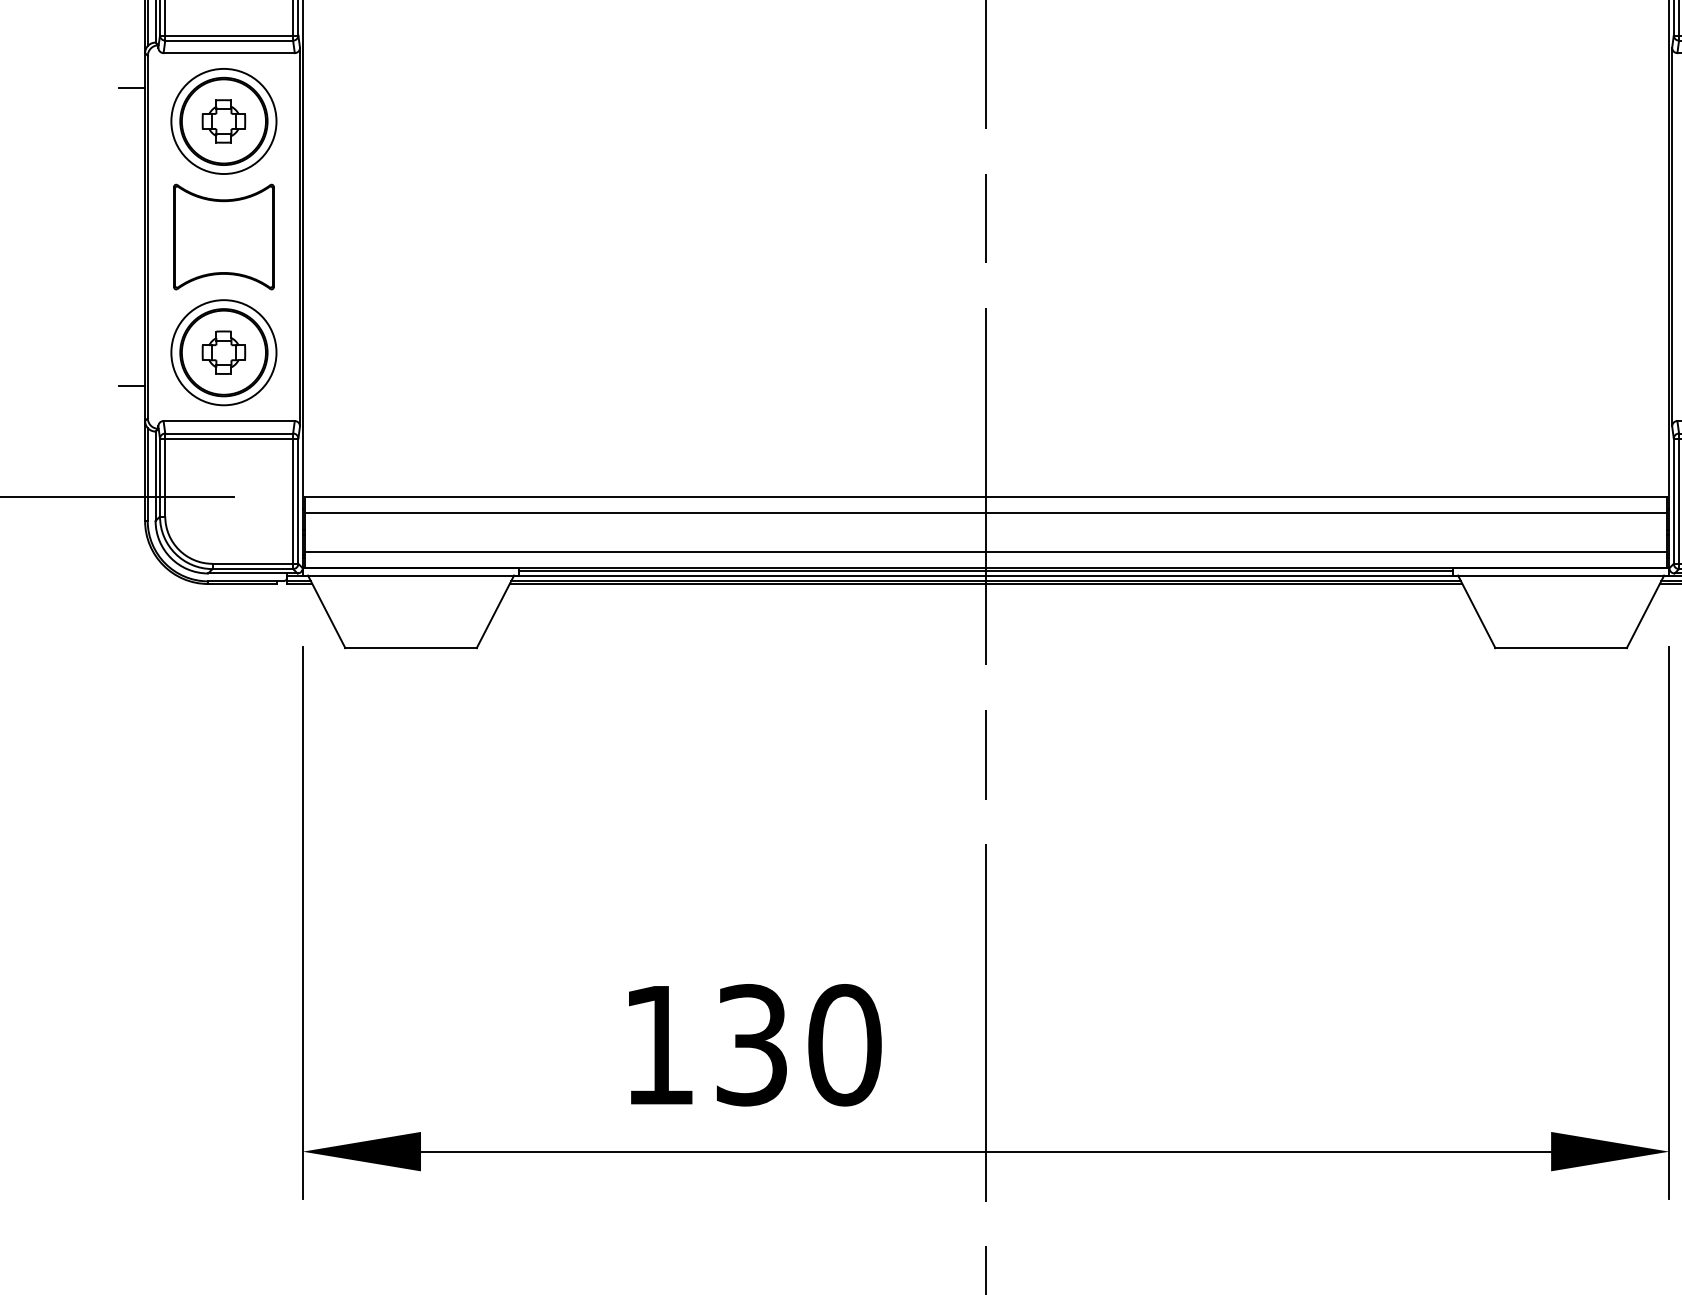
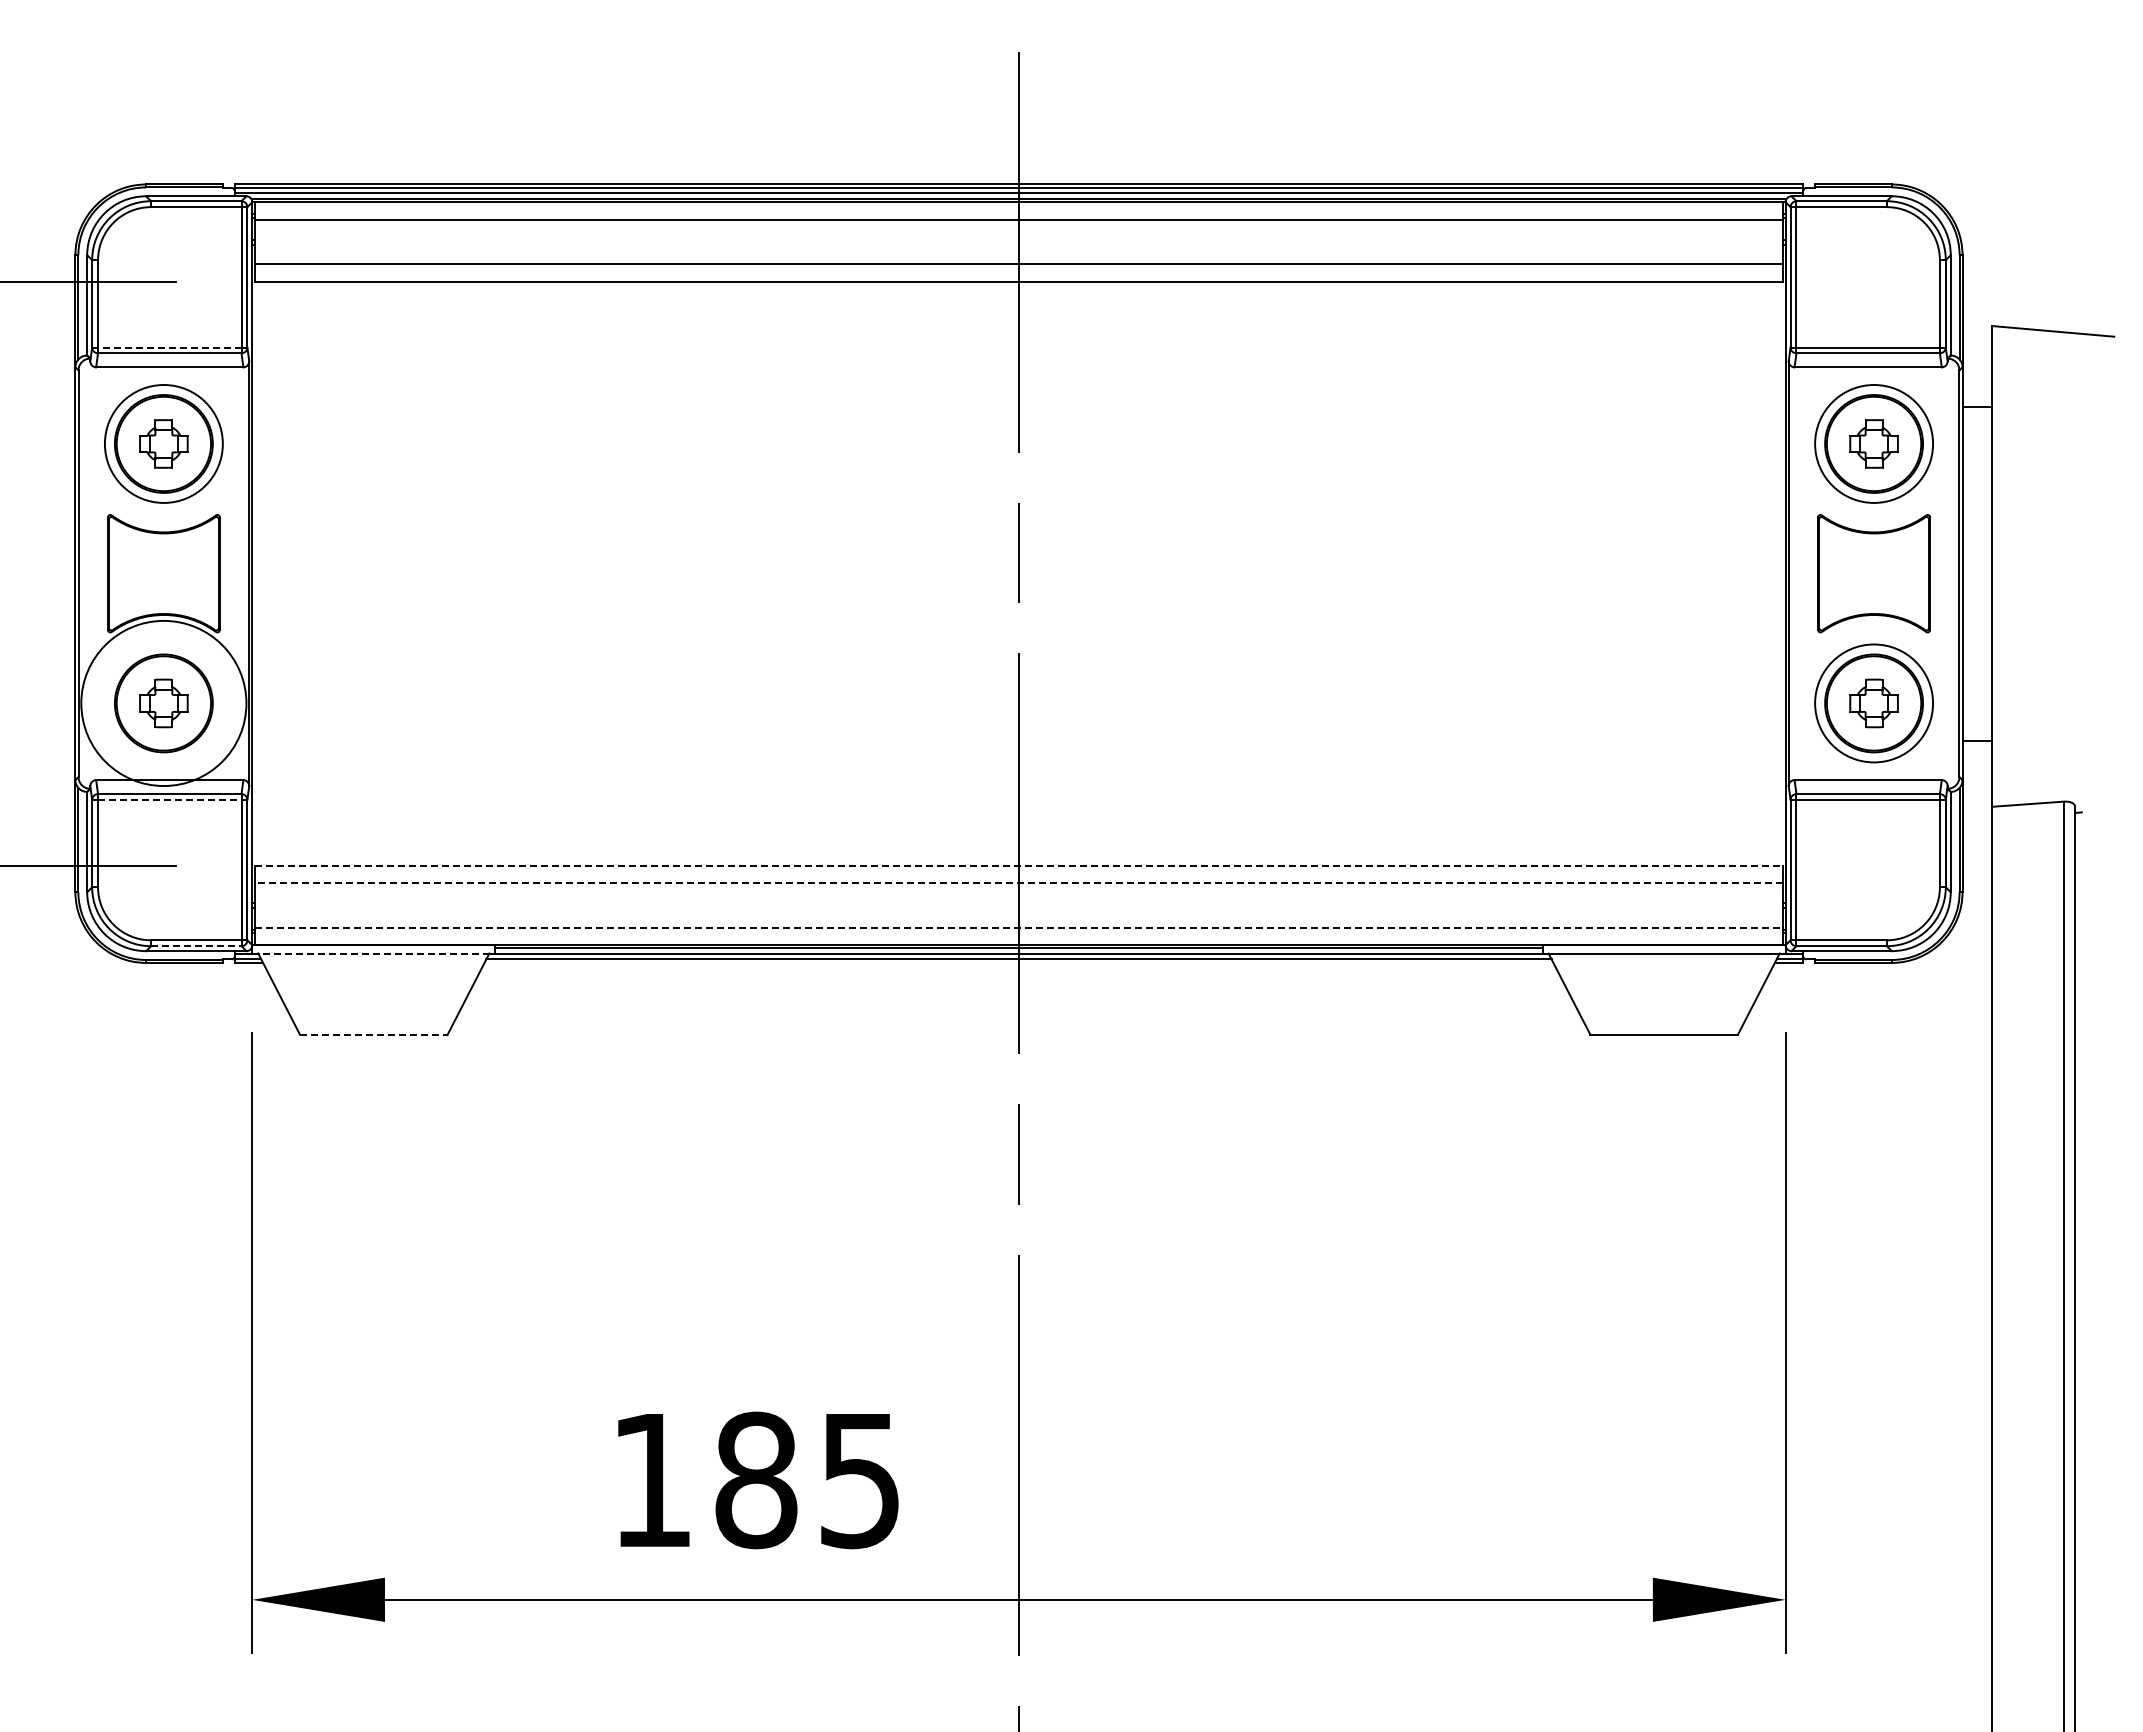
line: (228, 35) -> (169, 347), solid -> dashed
line: (131, 88) -> (60, 406), removed
circle: (223, 352) -> (163, 703), size x1.4
line: (131, 385) -> (60, 740), removed
line: (228, 438) -> (169, 799), solid -> dashed
line: (985, 497) -> (1018, 865), solid -> dashed
line: (985, 513) -> (1018, 883), solid -> dashed
line: (985, 552) -> (1018, 927), solid -> dashed
line: (253, 569) -> (196, 946), solid -> dashed
line: (411, 575) -> (374, 953), solid -> dashed
line: (985, 583) -> (1018, 962), removed
line: (410, 647) -> (373, 1034), solid -> dashed
text: (798, 1045) -> (808, 1480), 130 -> 185

